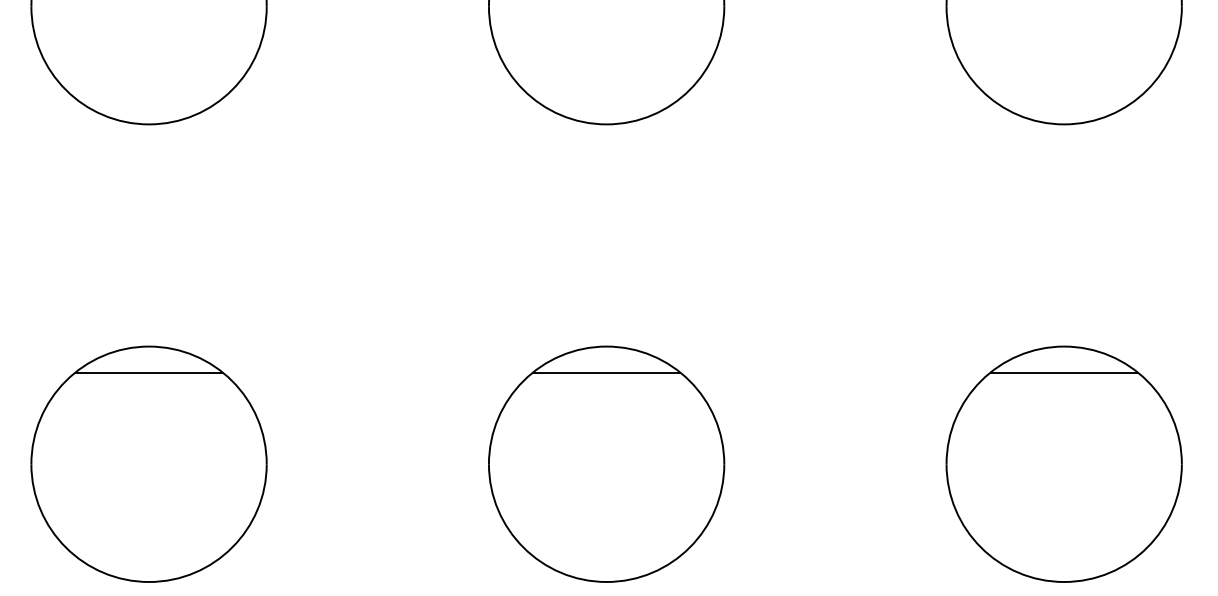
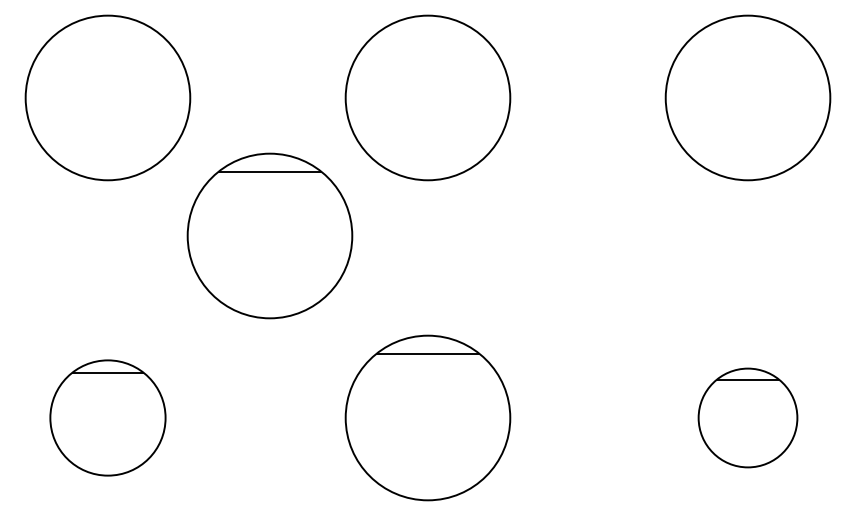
part: (380, 203) -> (269, 235), added
part: (148, 463) -> (107, 417), size x0.7
part: (1063, 463) -> (747, 417), size x0.6

